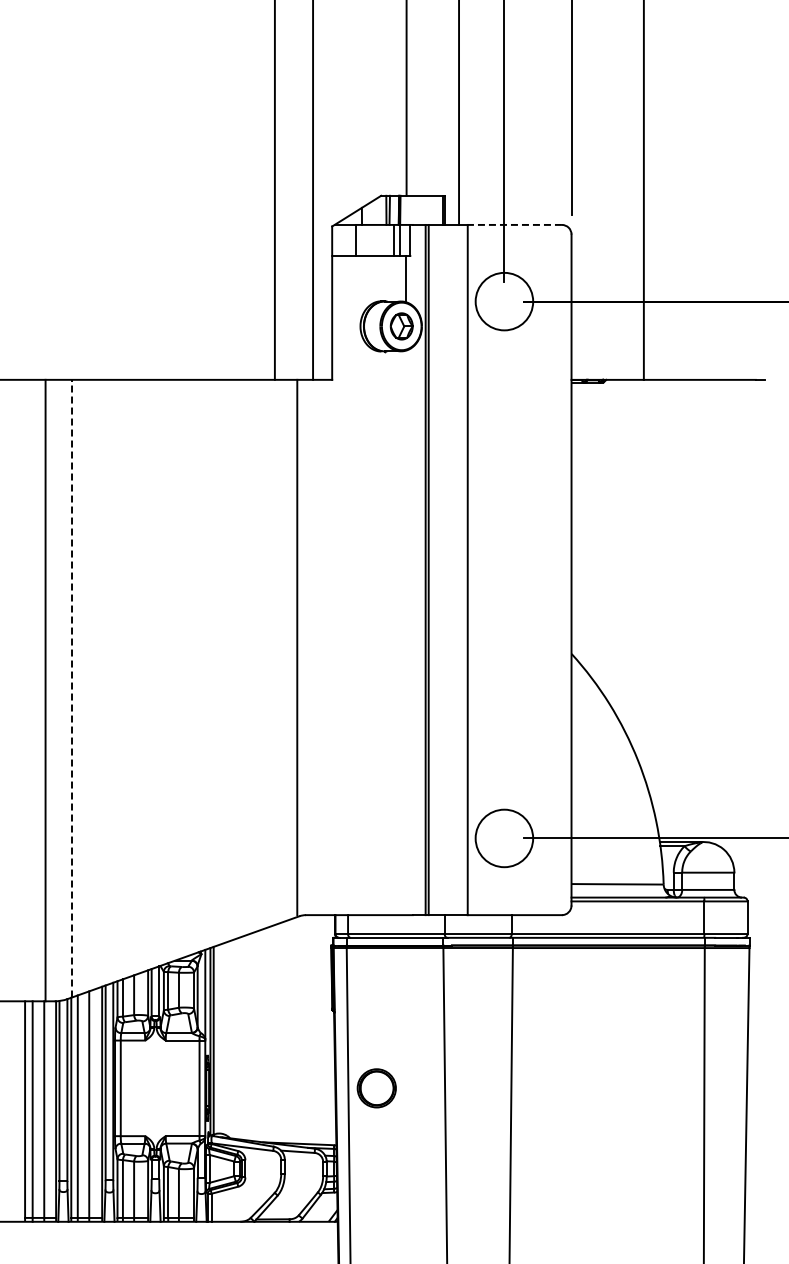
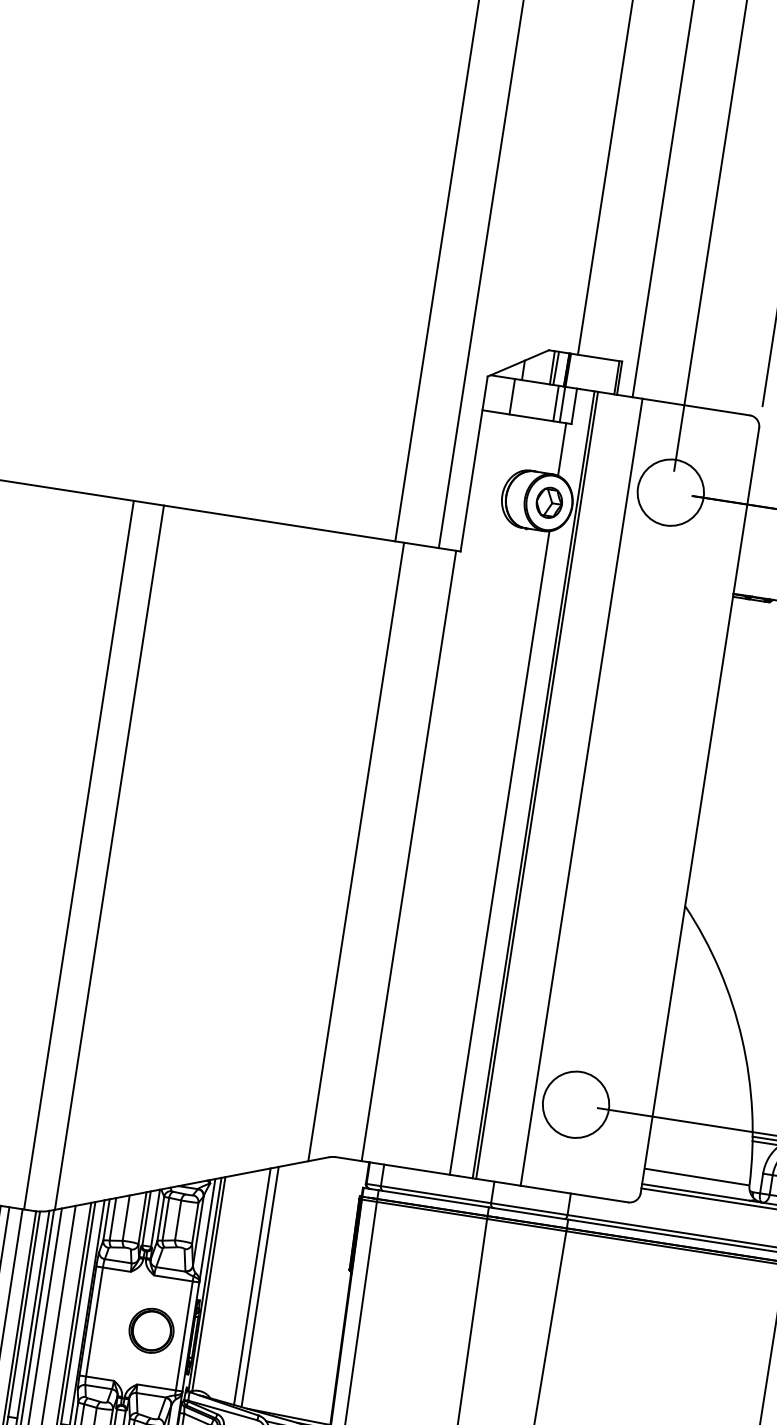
line: (514, 224) -> (695, 406), dashed -> solid
line: (405, 632) -> (499, 852), added
line: (297, 647) -> (409, 856), moved
line: (282, 650) -> (356, 851), added
line: (72, 688) -> (110, 857), dashed -> solid
line: (251, 1036) -> (252, 1285), added
line: (257, 1036) -> (259, 1287), added
part: (376, 1088) -> (151, 1330), moved

